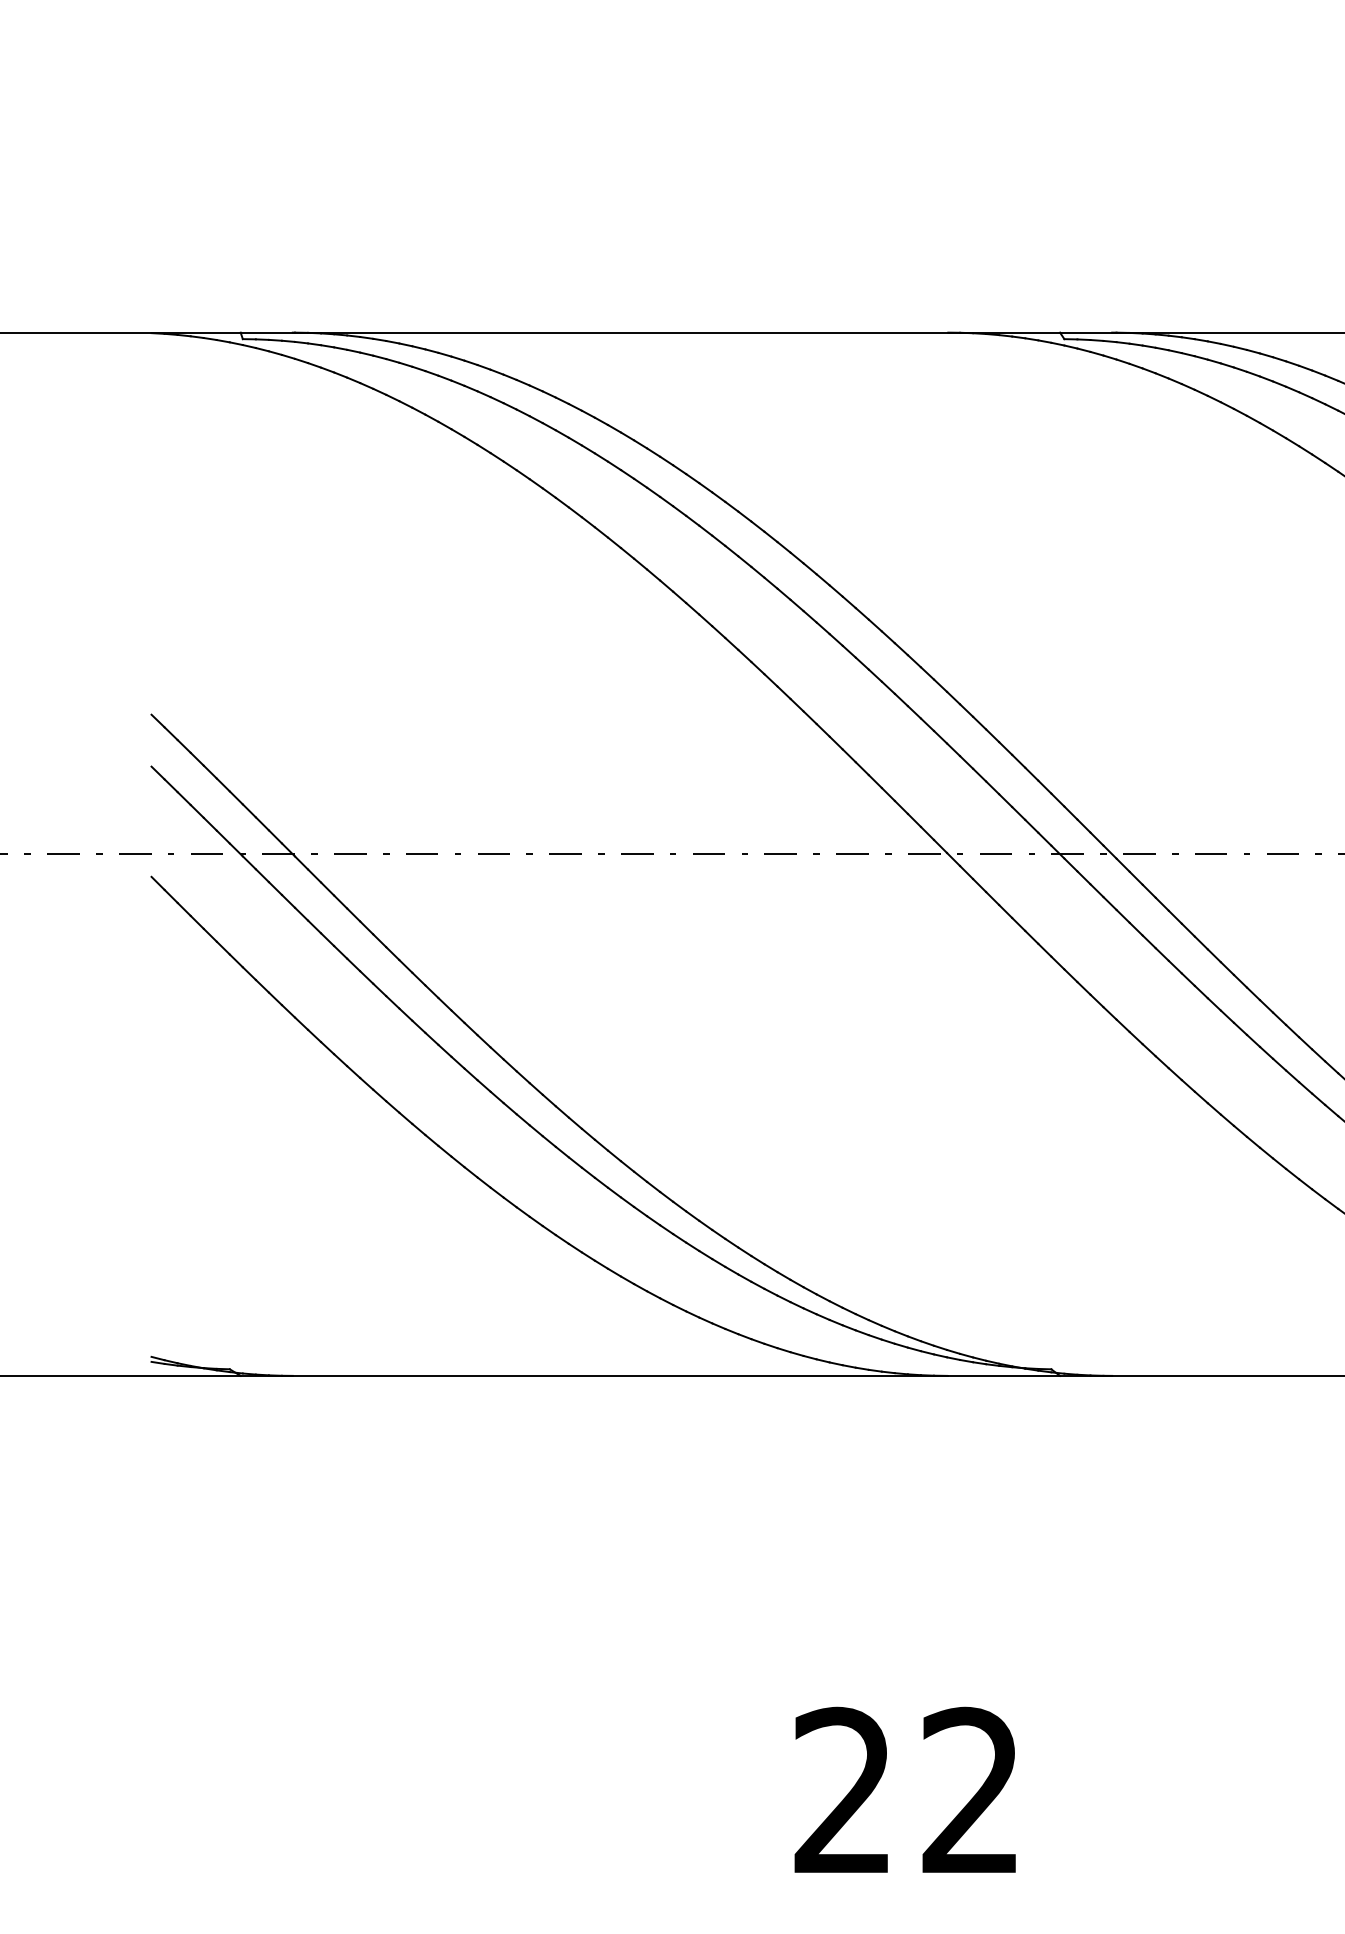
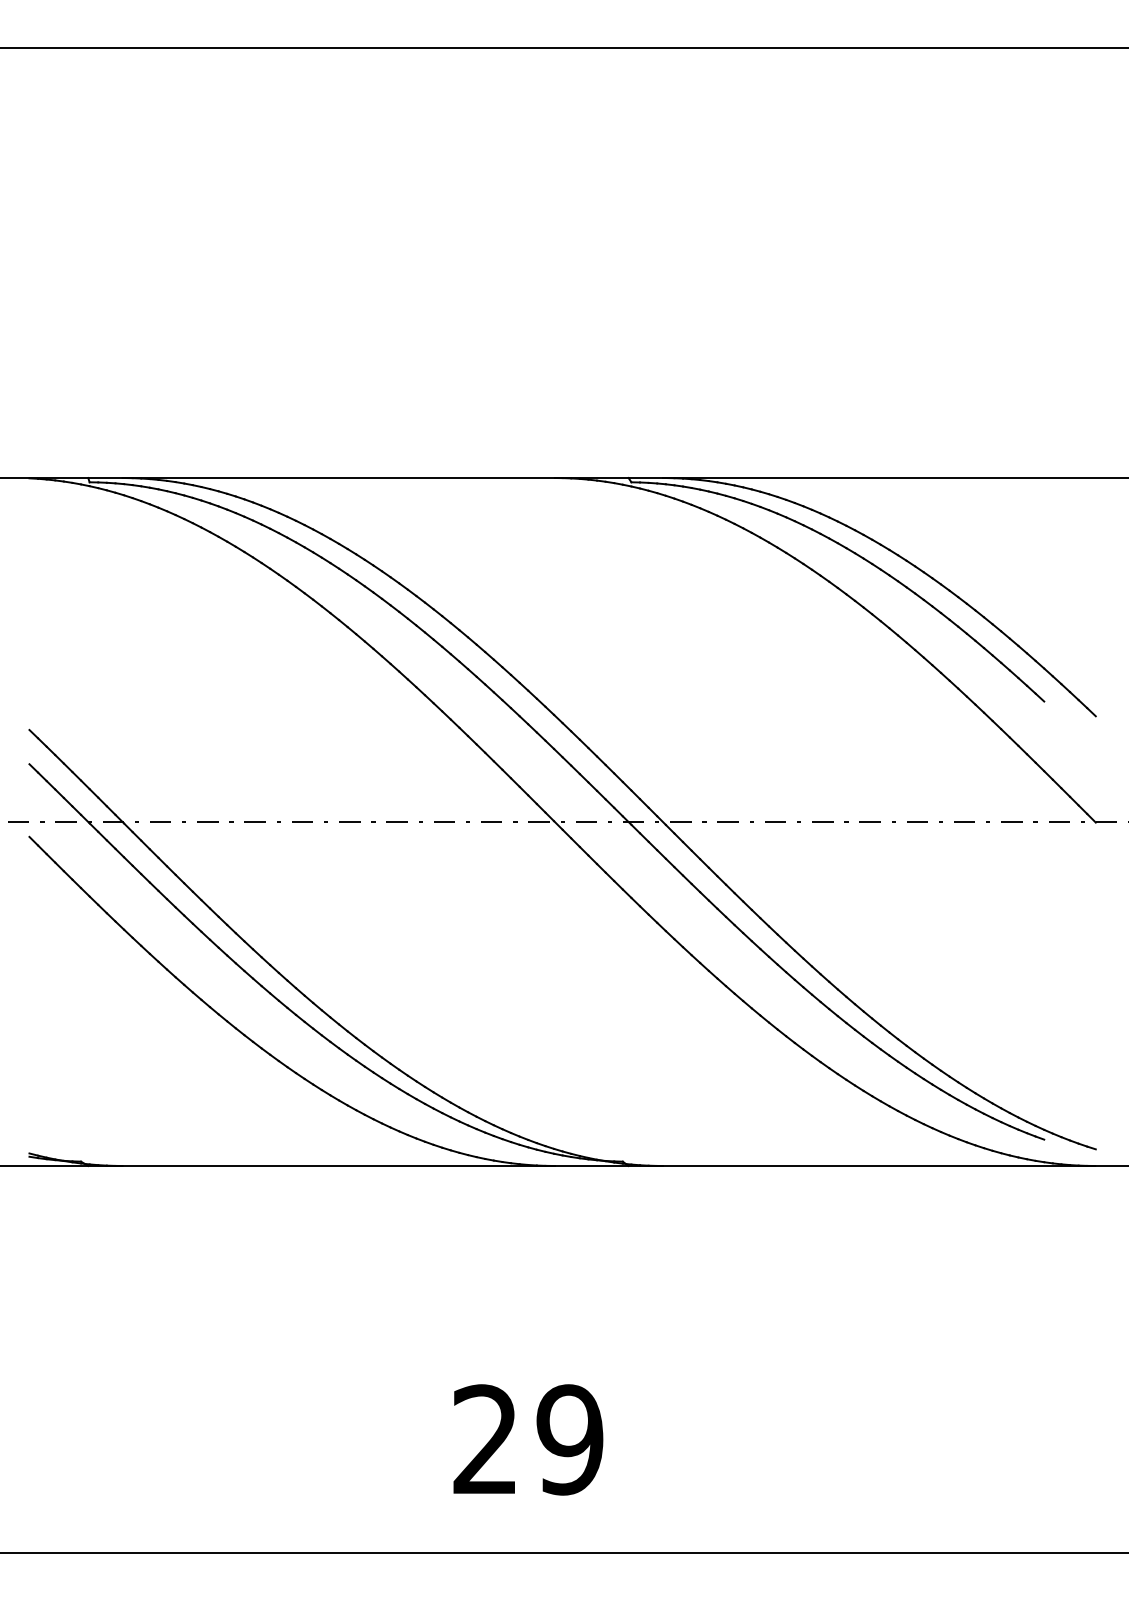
text: (970, 1790) -> (569, 1439), 22 -> 29

